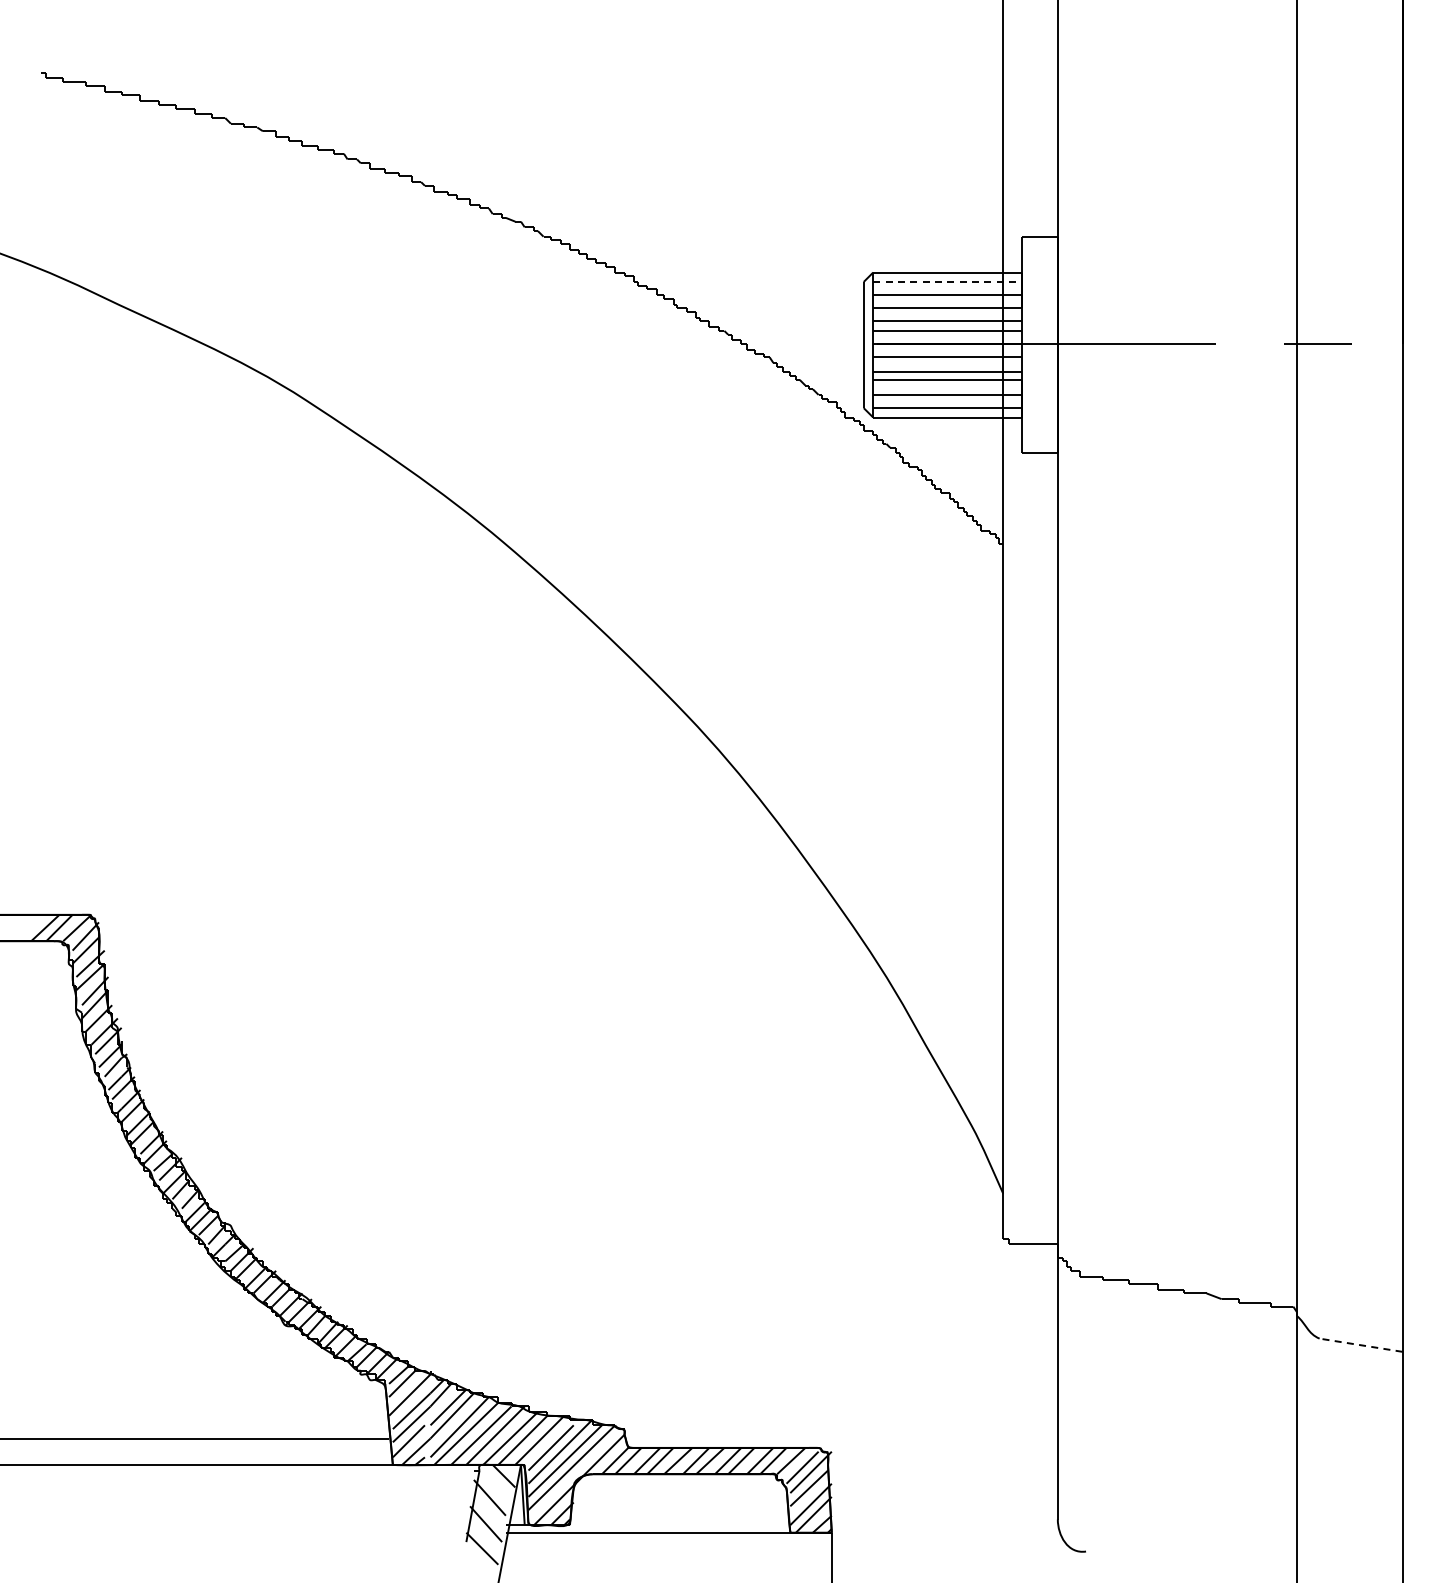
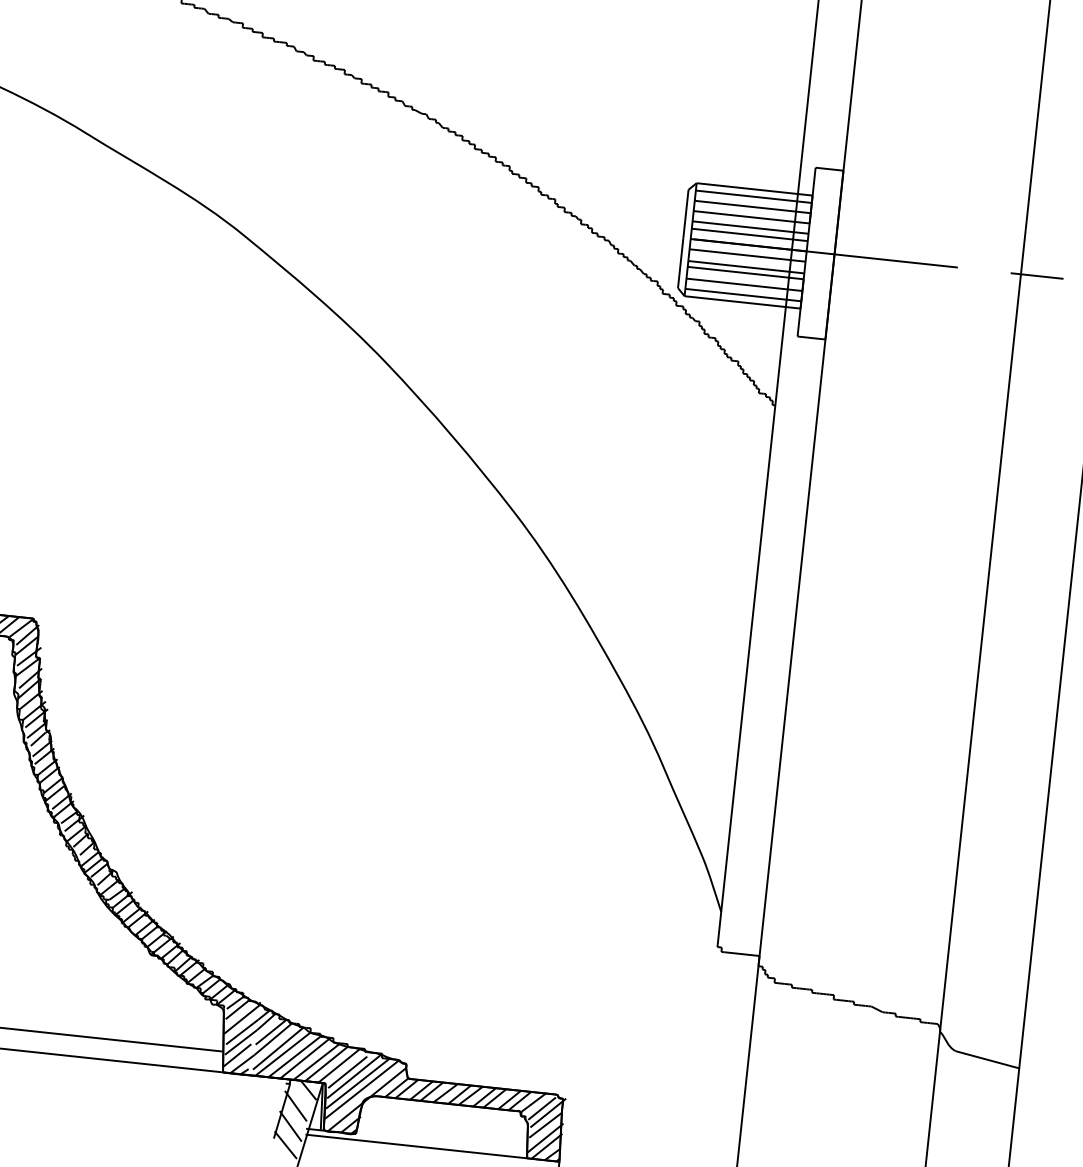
line: (948, 281) -> (754, 196), dashed -> solid
line: (1361, 1345) -> (987, 1060), dashed -> solid

